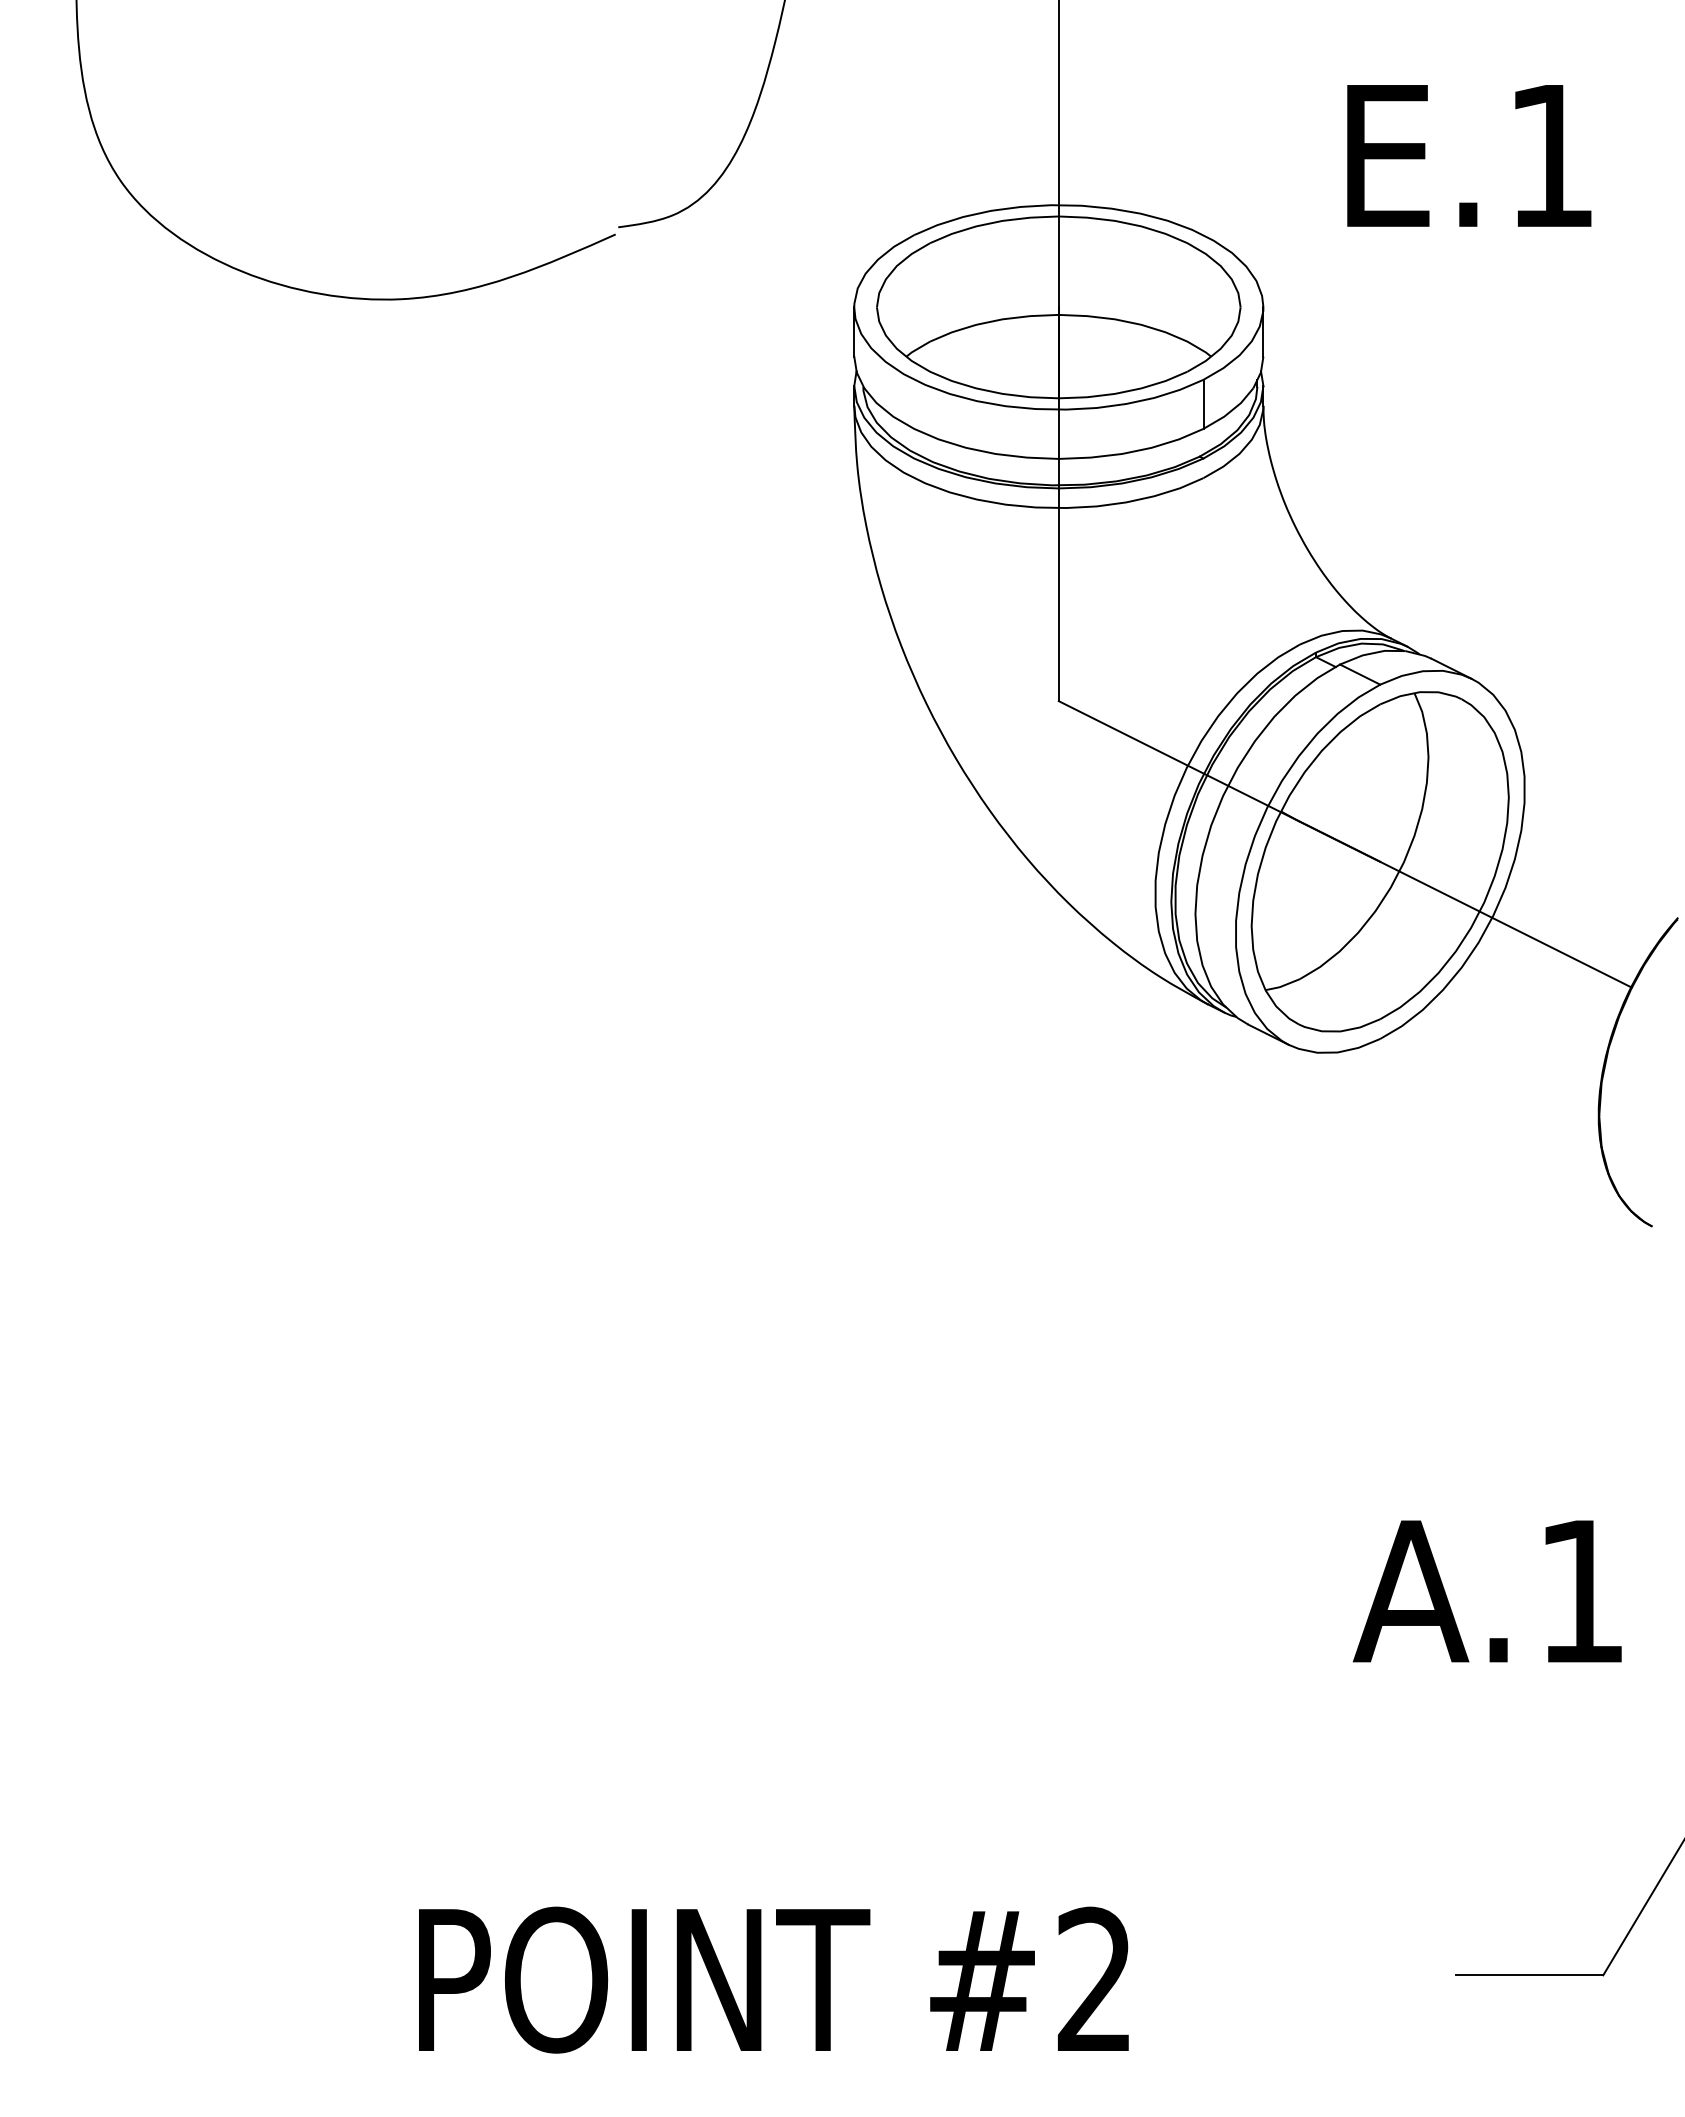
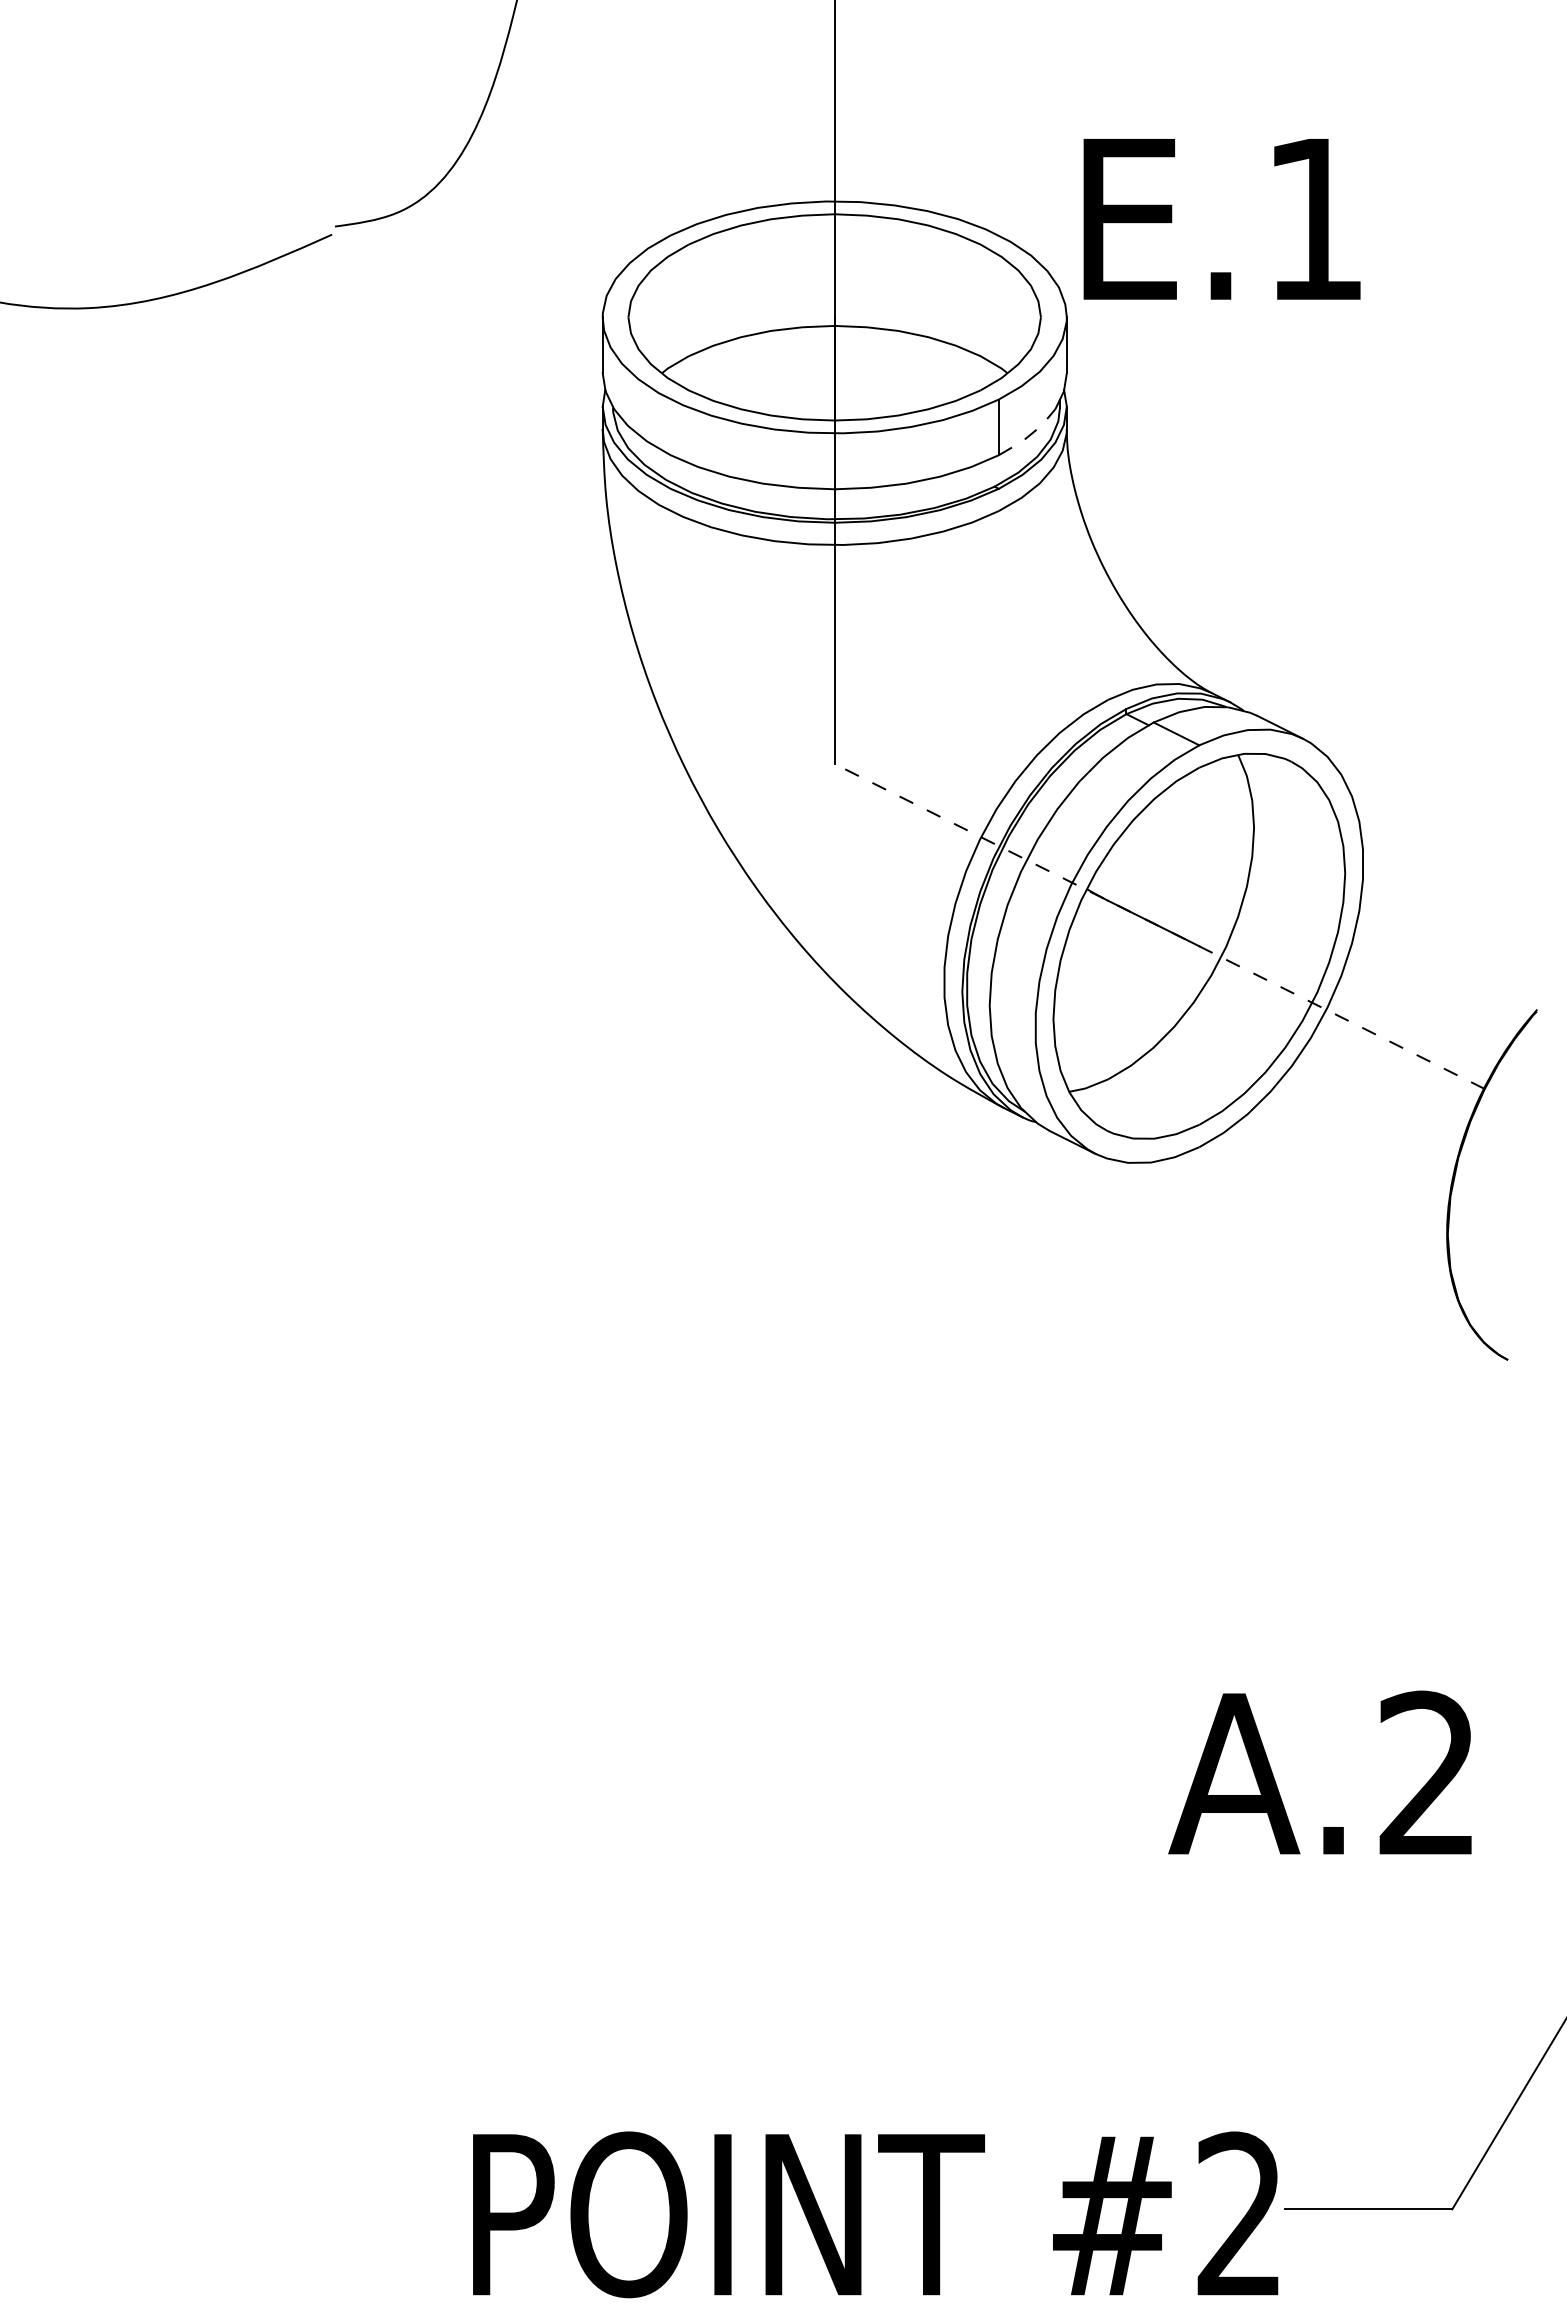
text: (1469, 155) -> (1222, 218), moved
line: (1231, 411) -> (1030, 435), solid -> dashed
line: (1344, 844) -> (1158, 926), solid -> dashed
text: (1580, 1590) -> (1426, 1772), A.1 -> A.2
text: (773, 1979) -> (875, 2214), moved

